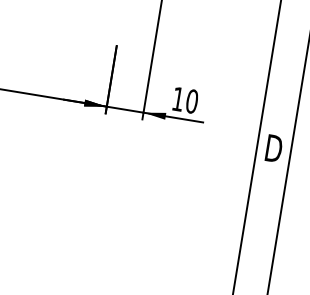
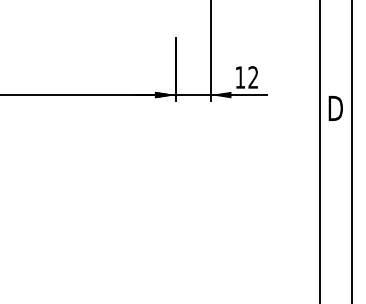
text: (192, 101) -> (253, 77), 10 -> 12

